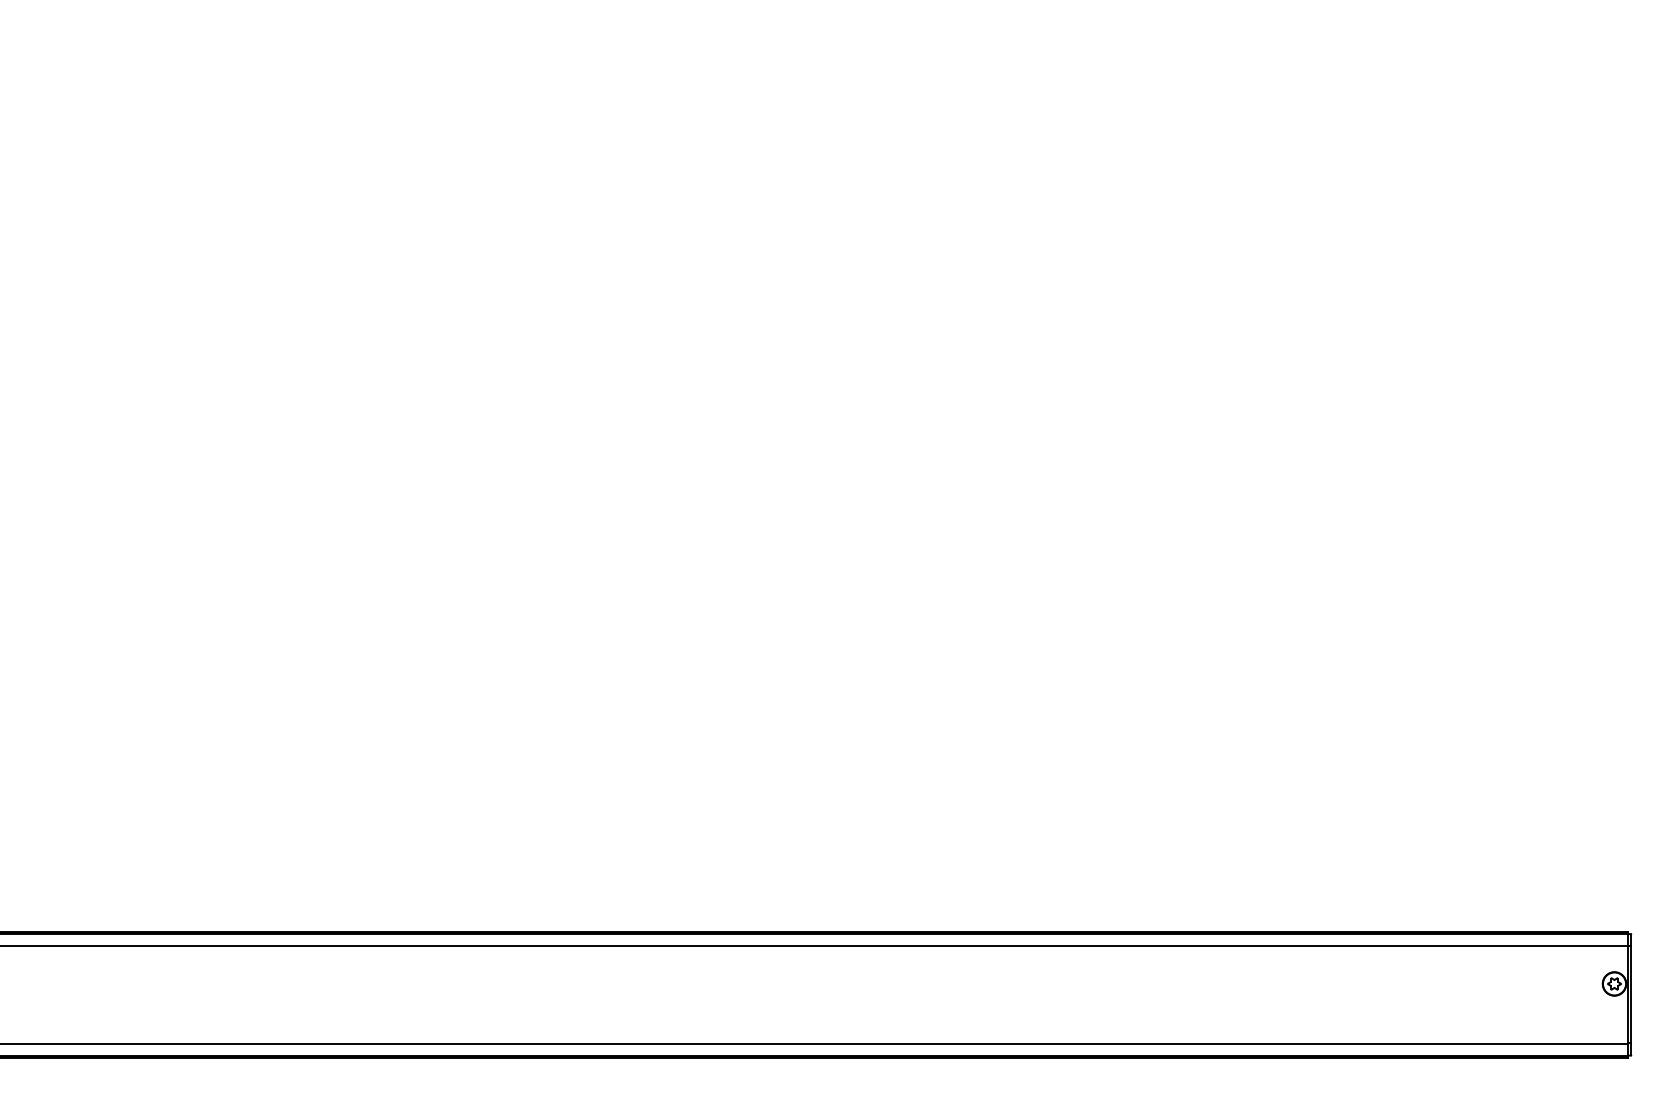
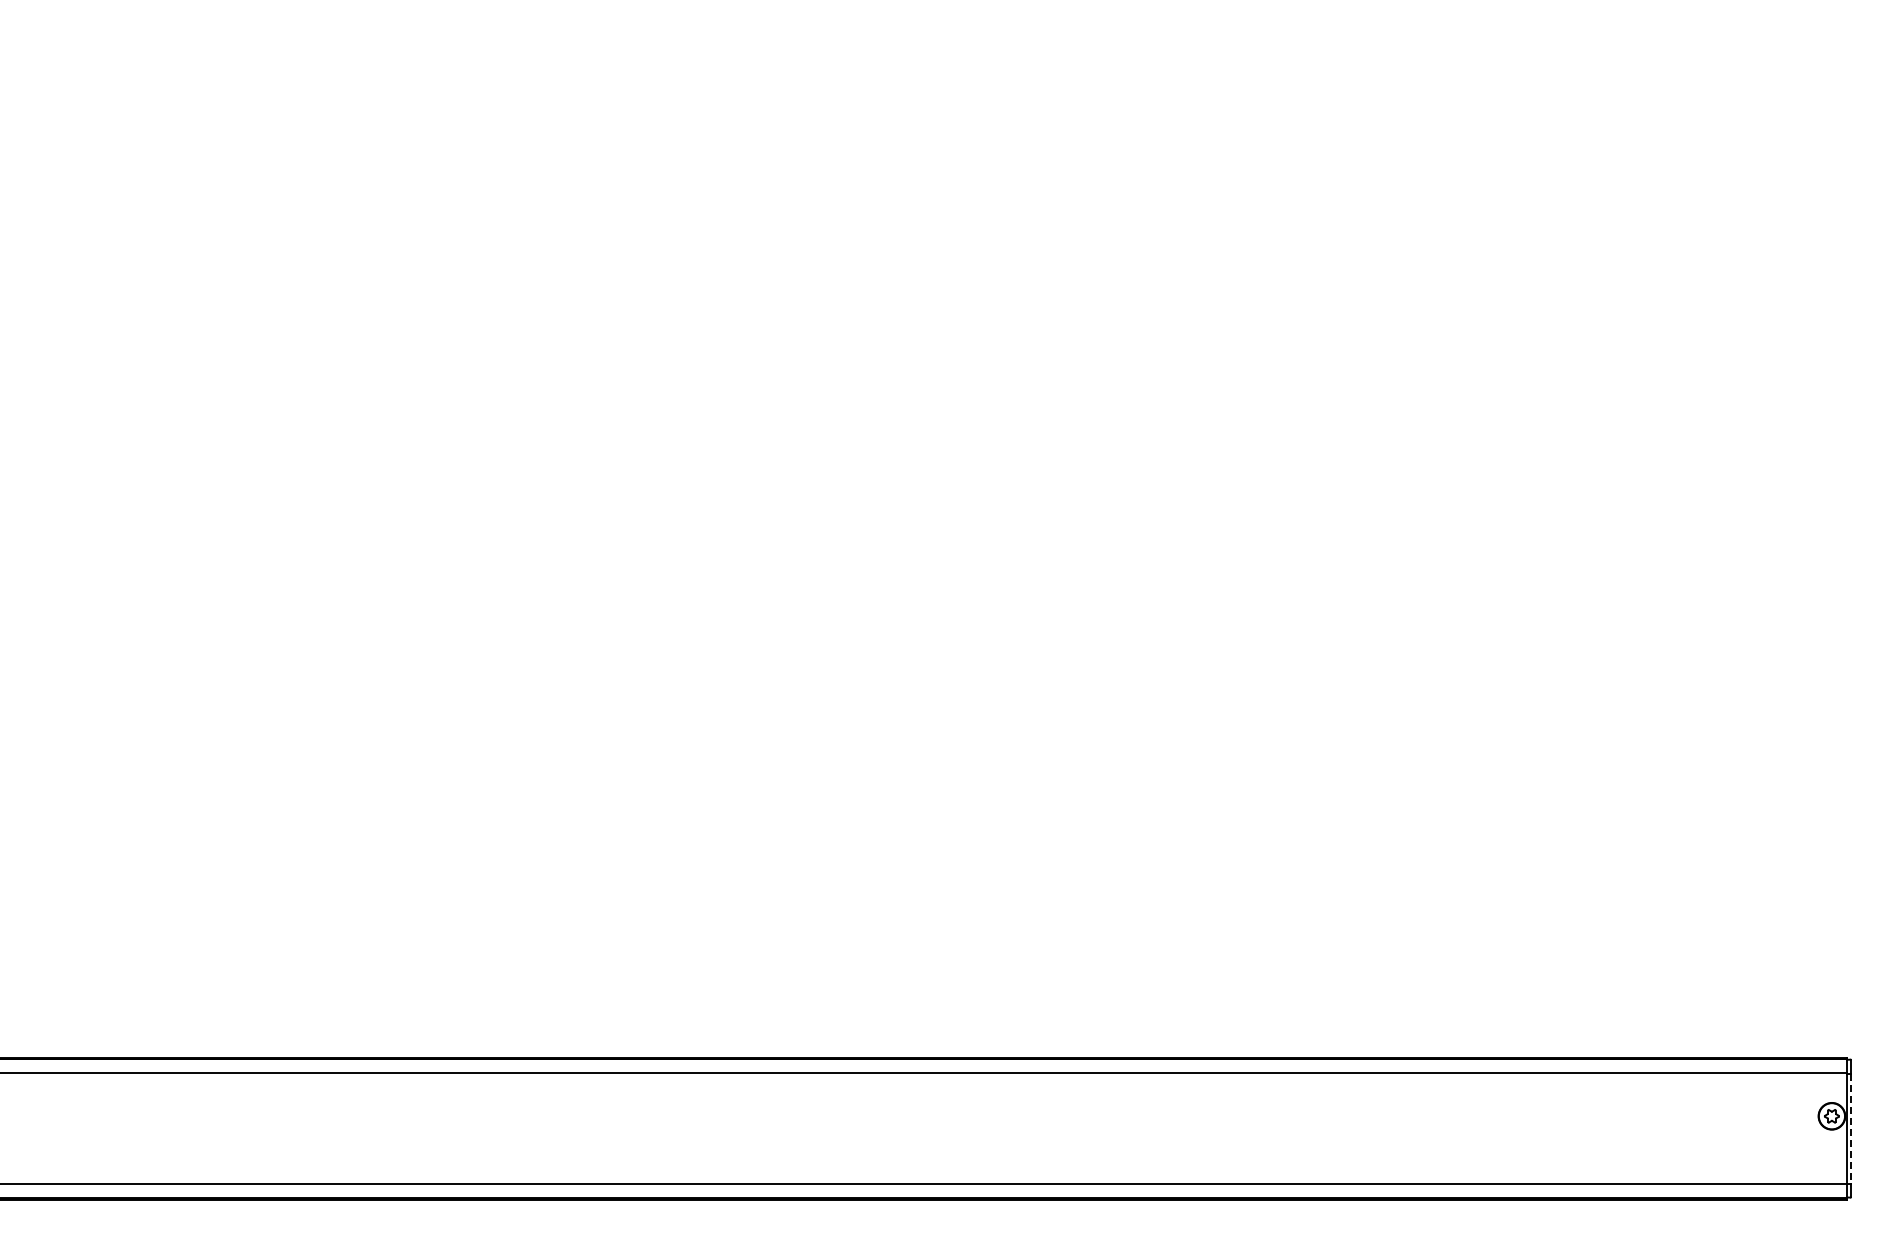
line: (1631, 995) -> (1851, 1129), solid -> dashed

